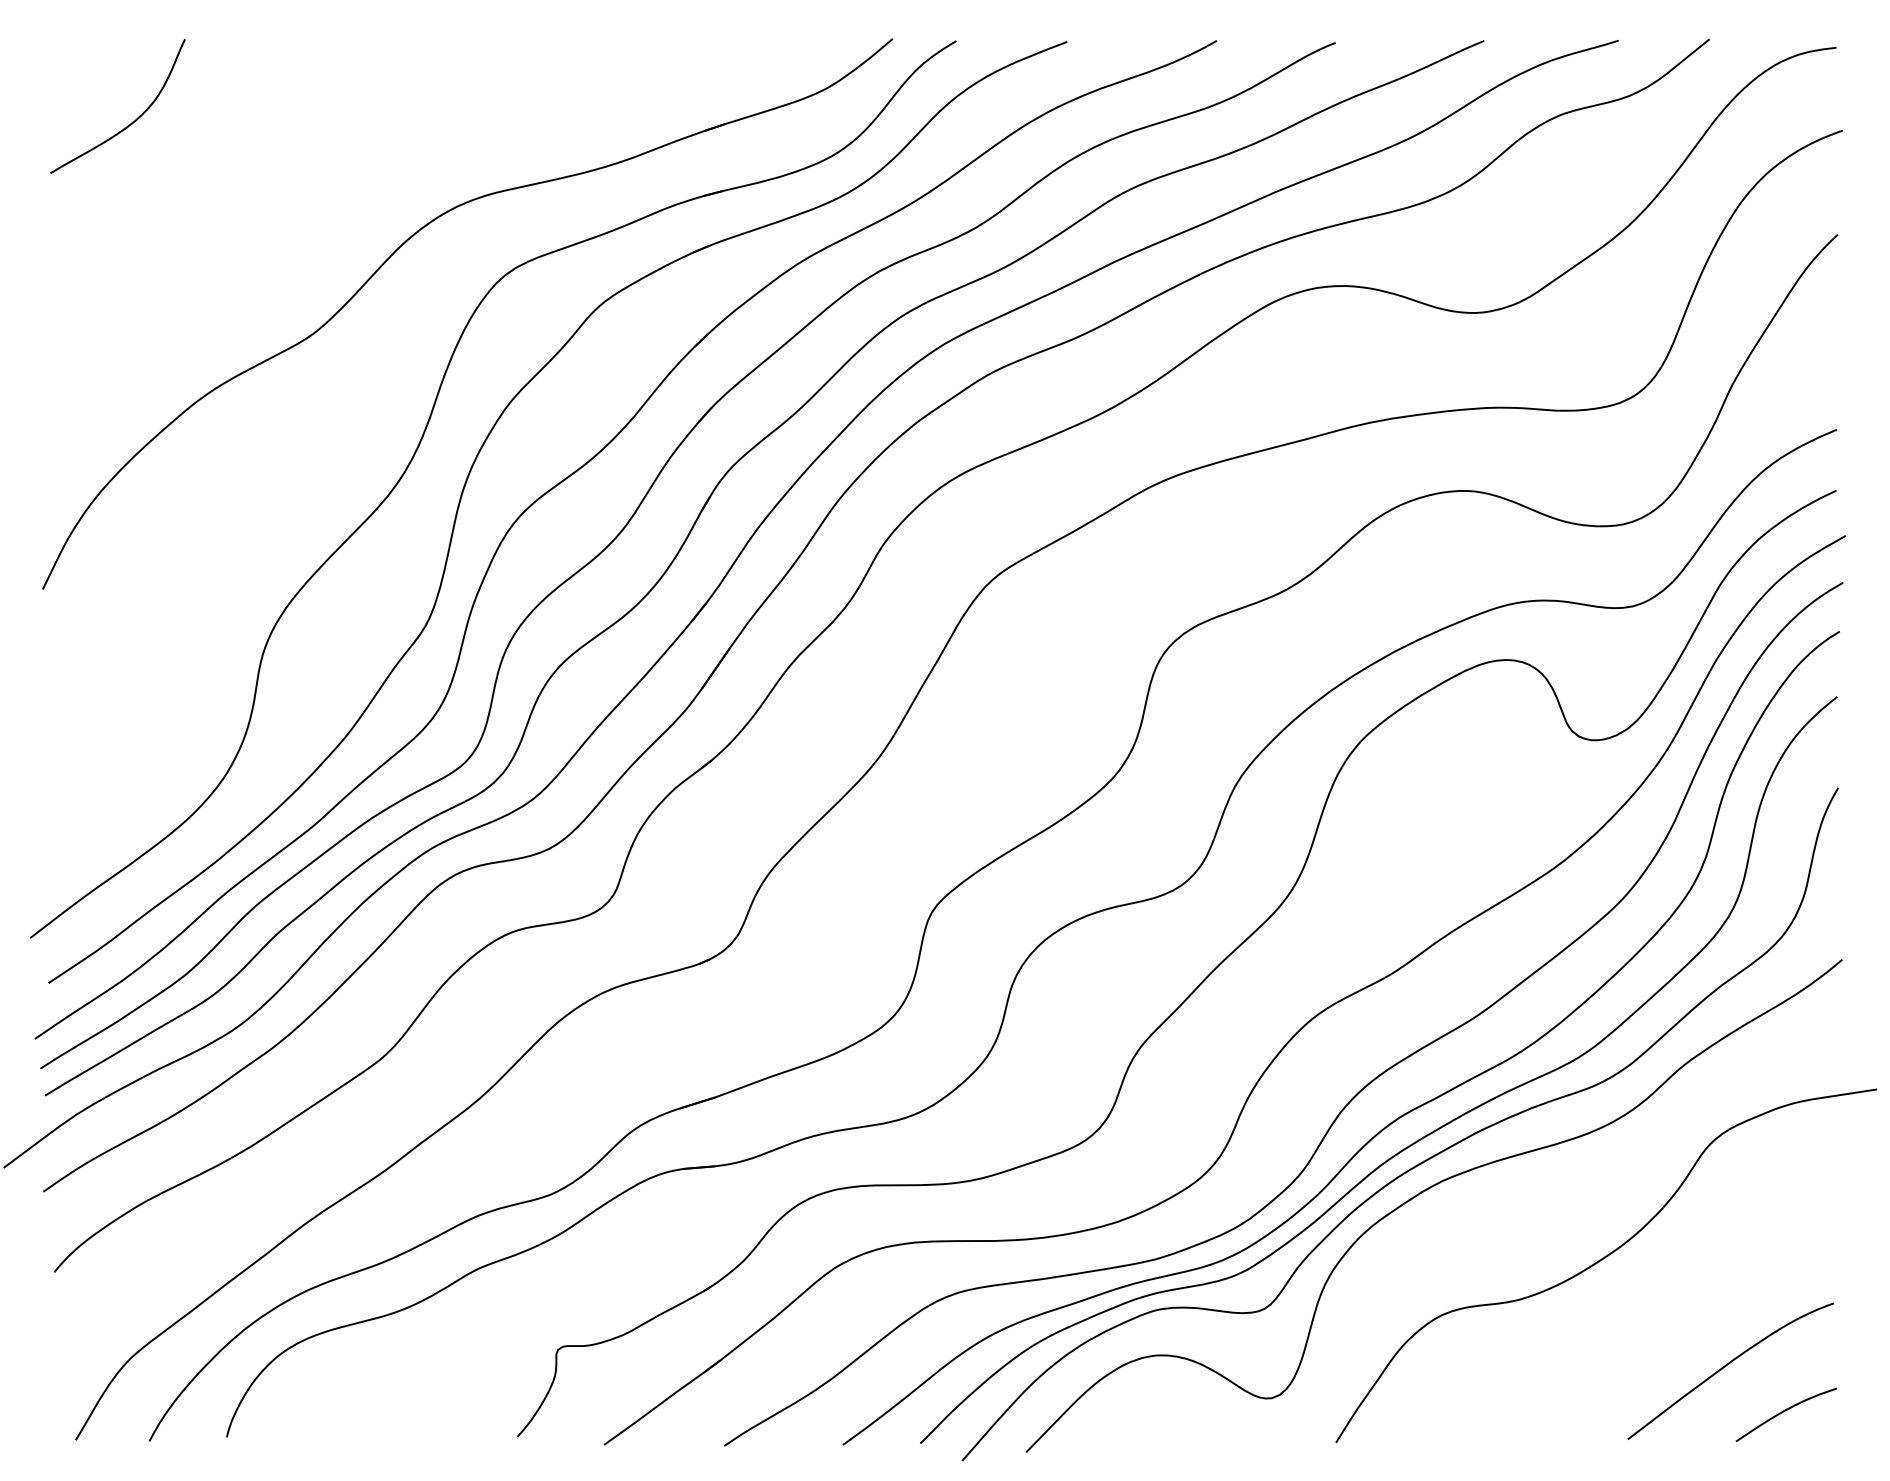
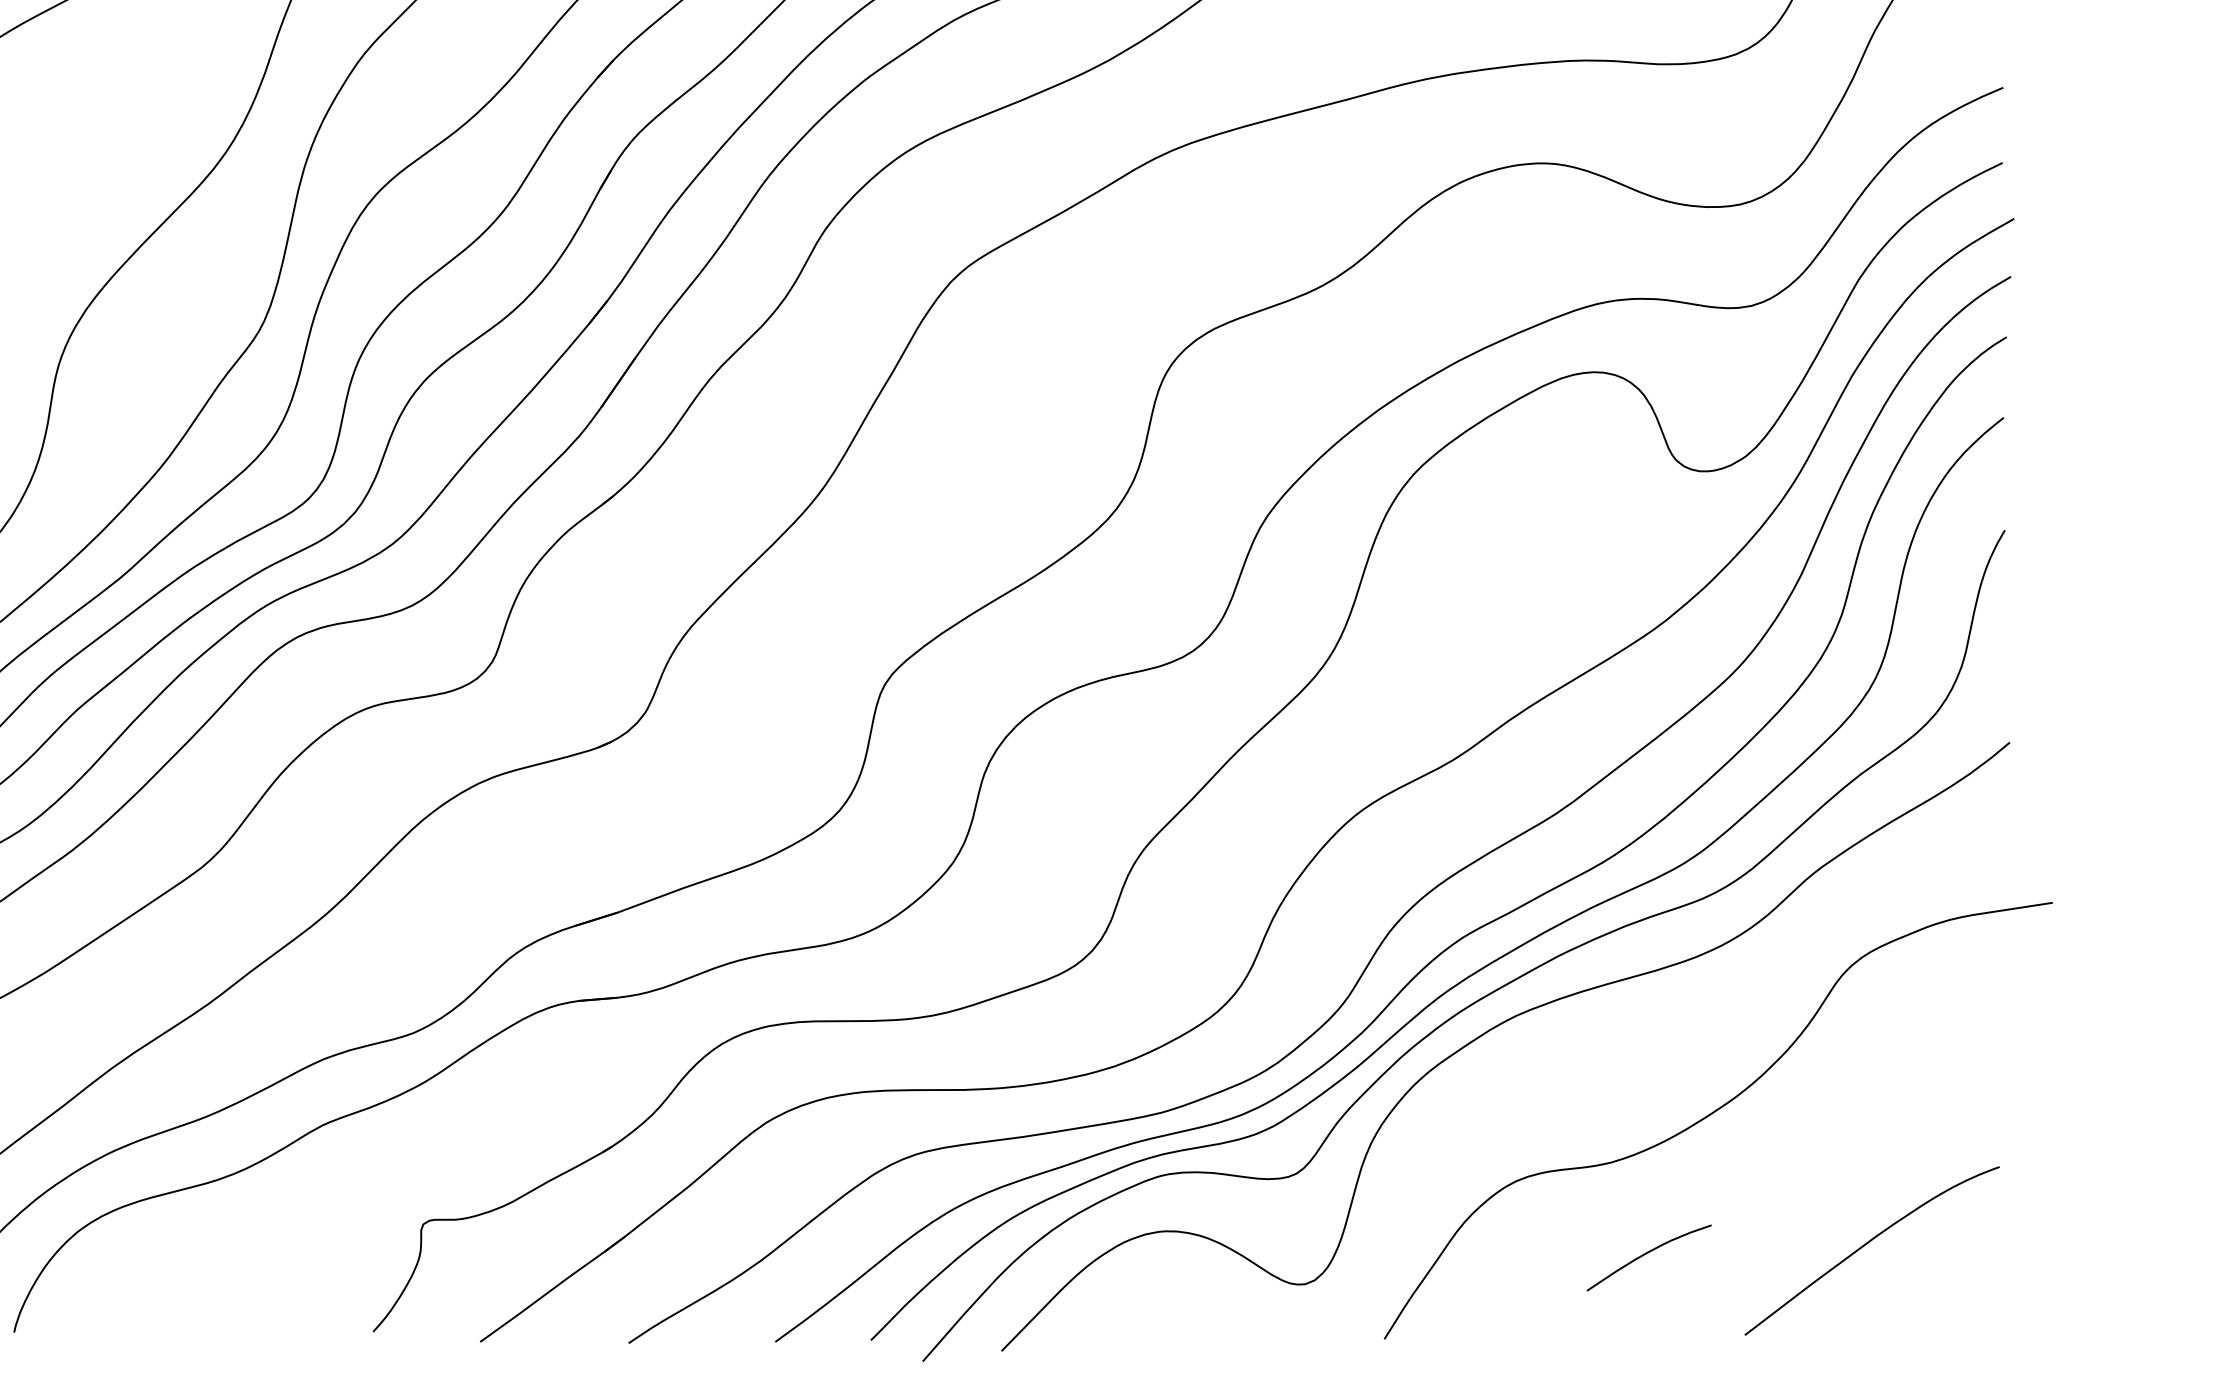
curve: (1783, 1412) -> (1645, 1254), moved

